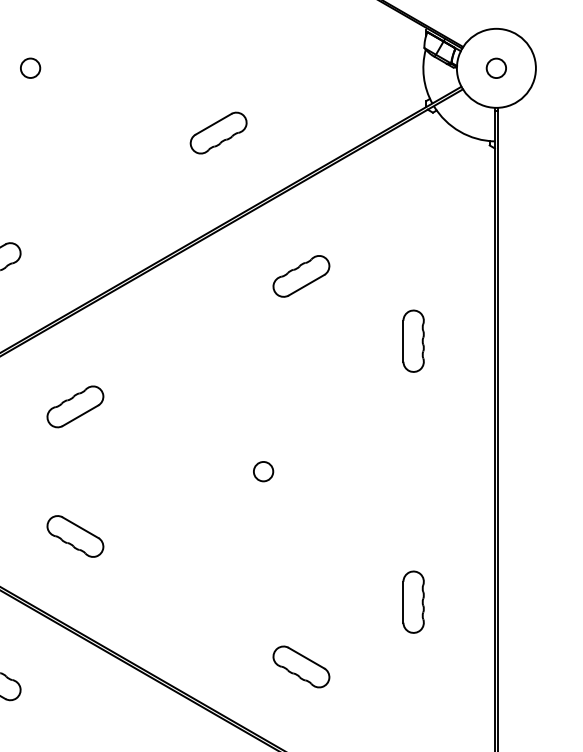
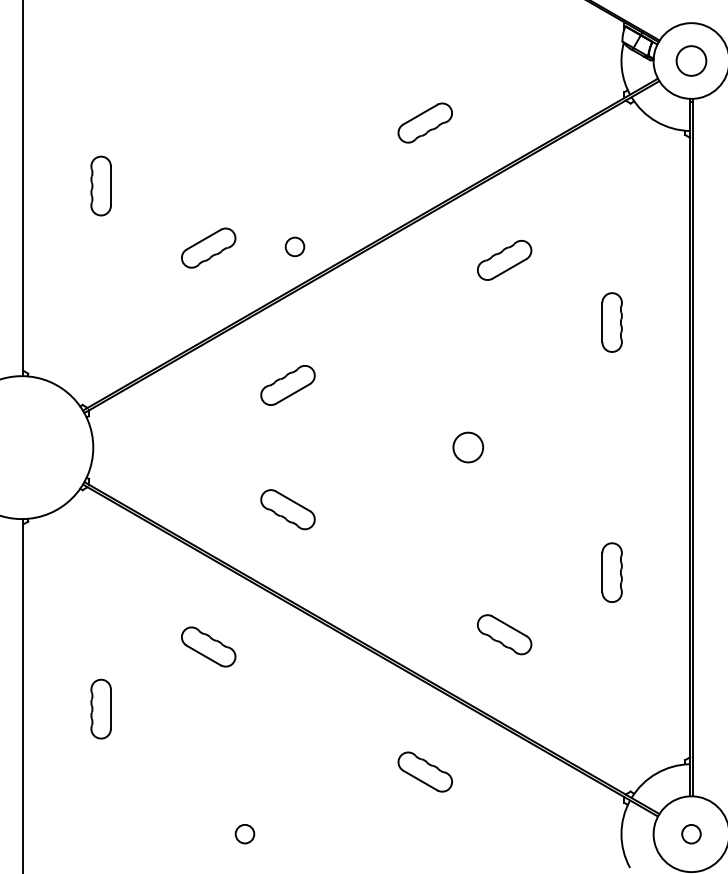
circle: (30, 67) -> (294, 246), moved
circle: (496, 67) -> (691, 60), size x1.6
circle: (263, 471) -> (468, 447), size x1.6

